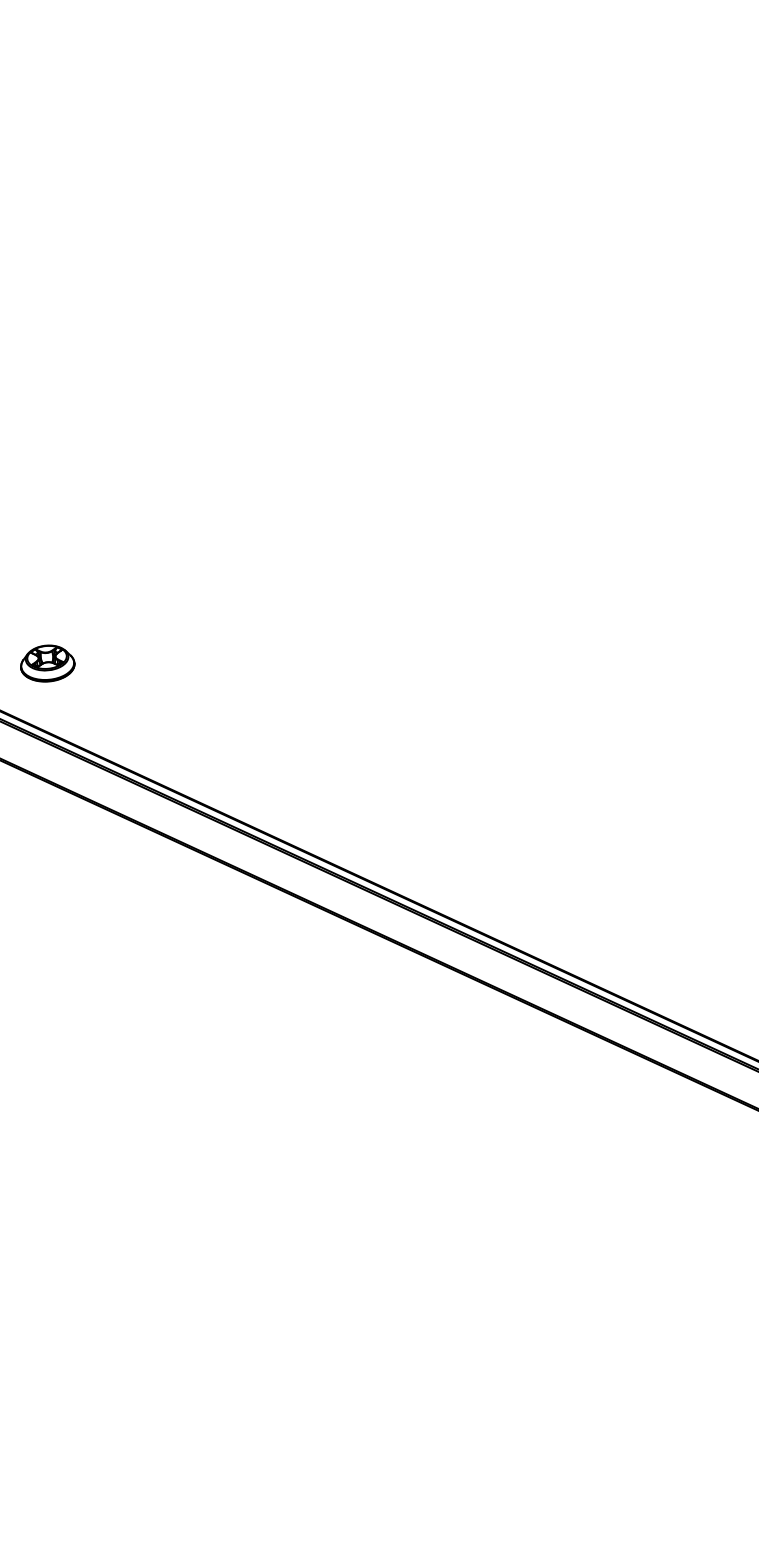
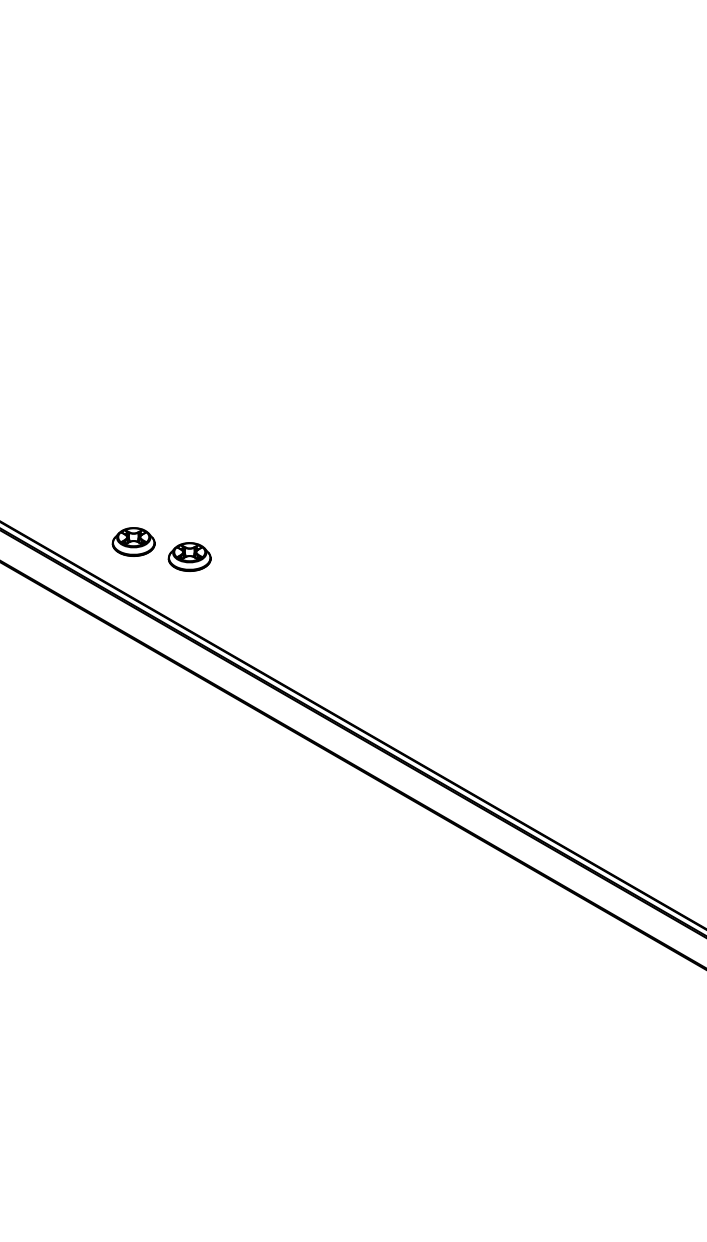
part: (120, 675) -> (189, 556), added

